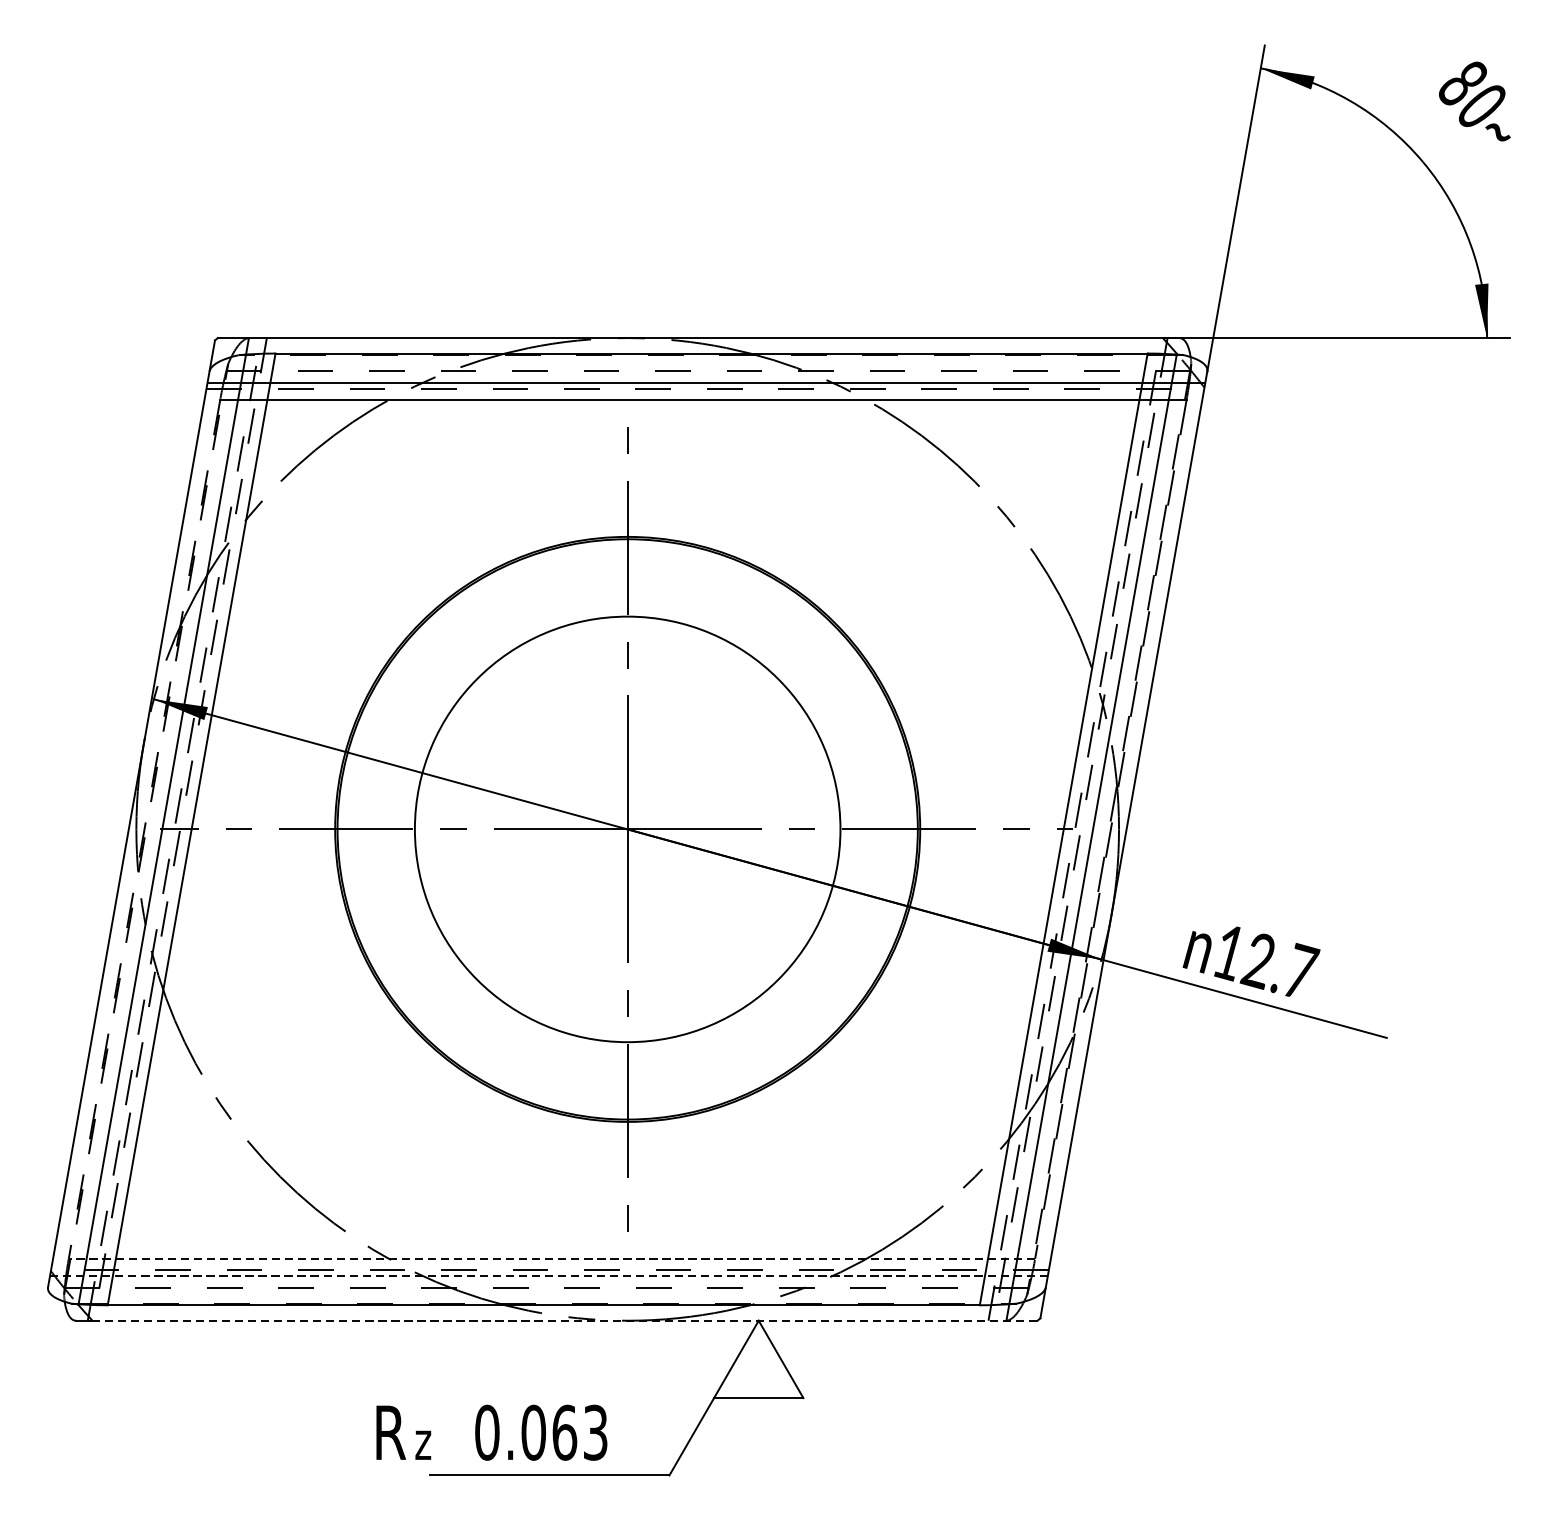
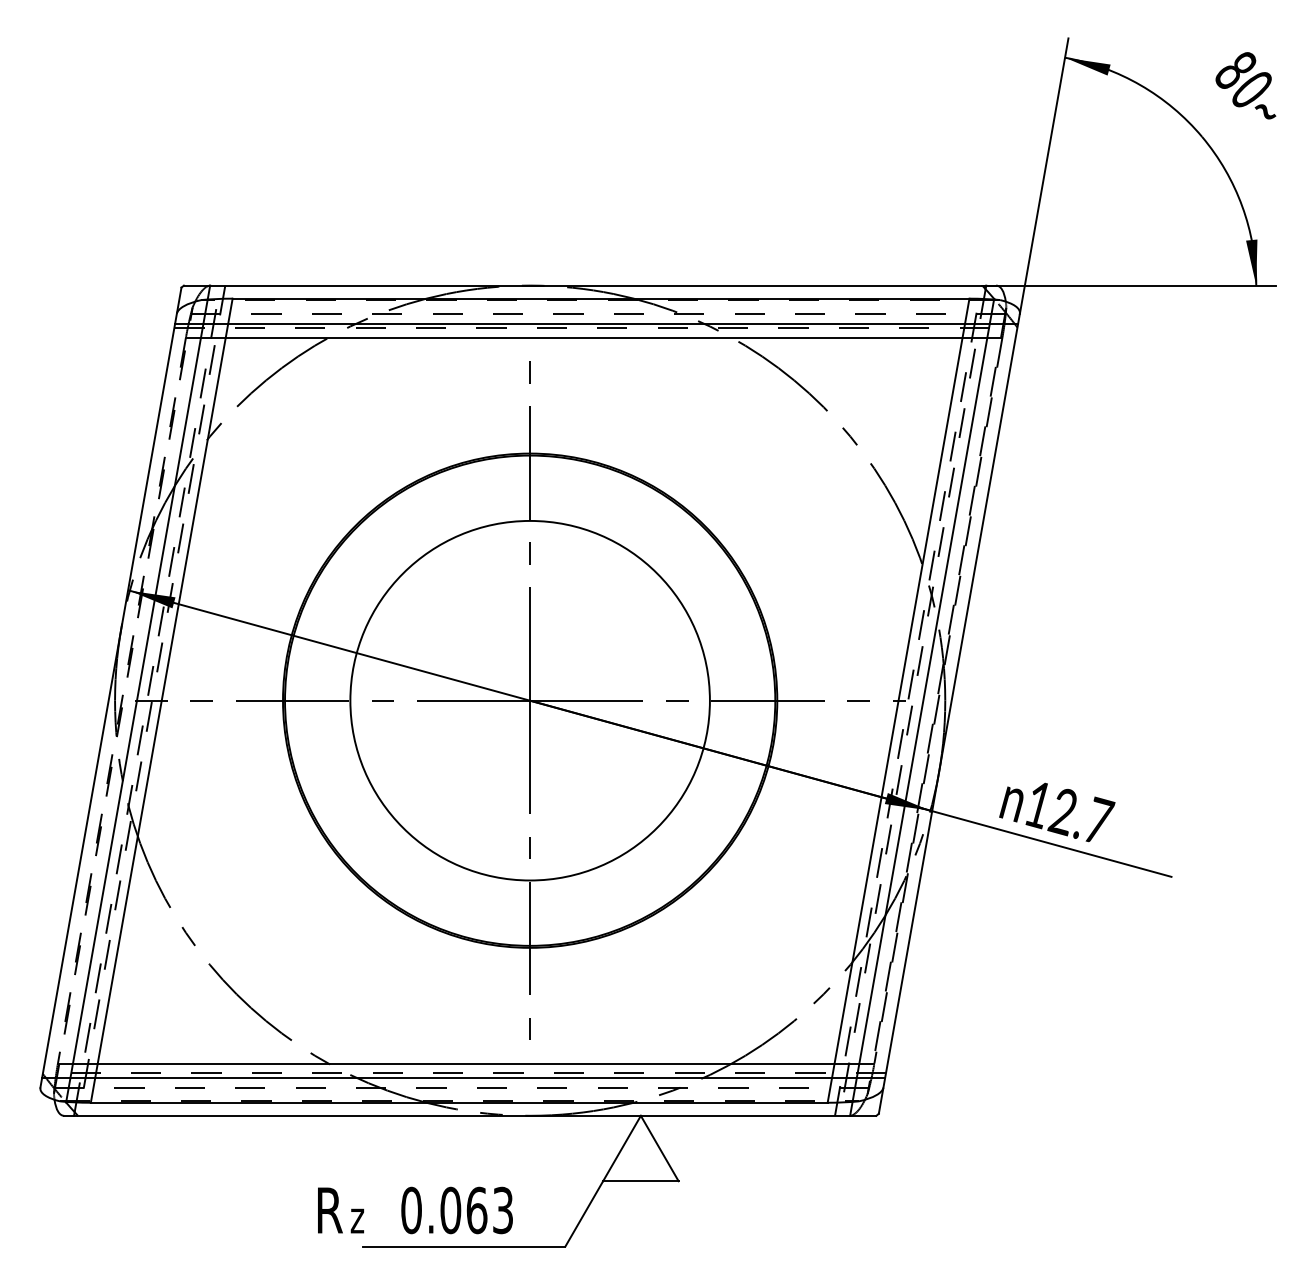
line: (551, 1258) -> (465, 1063), dashed -> solid
line: (548, 1275) -> (463, 1077), dashed -> solid
line: (564, 1320) -> (476, 1115), dashed -> solid

